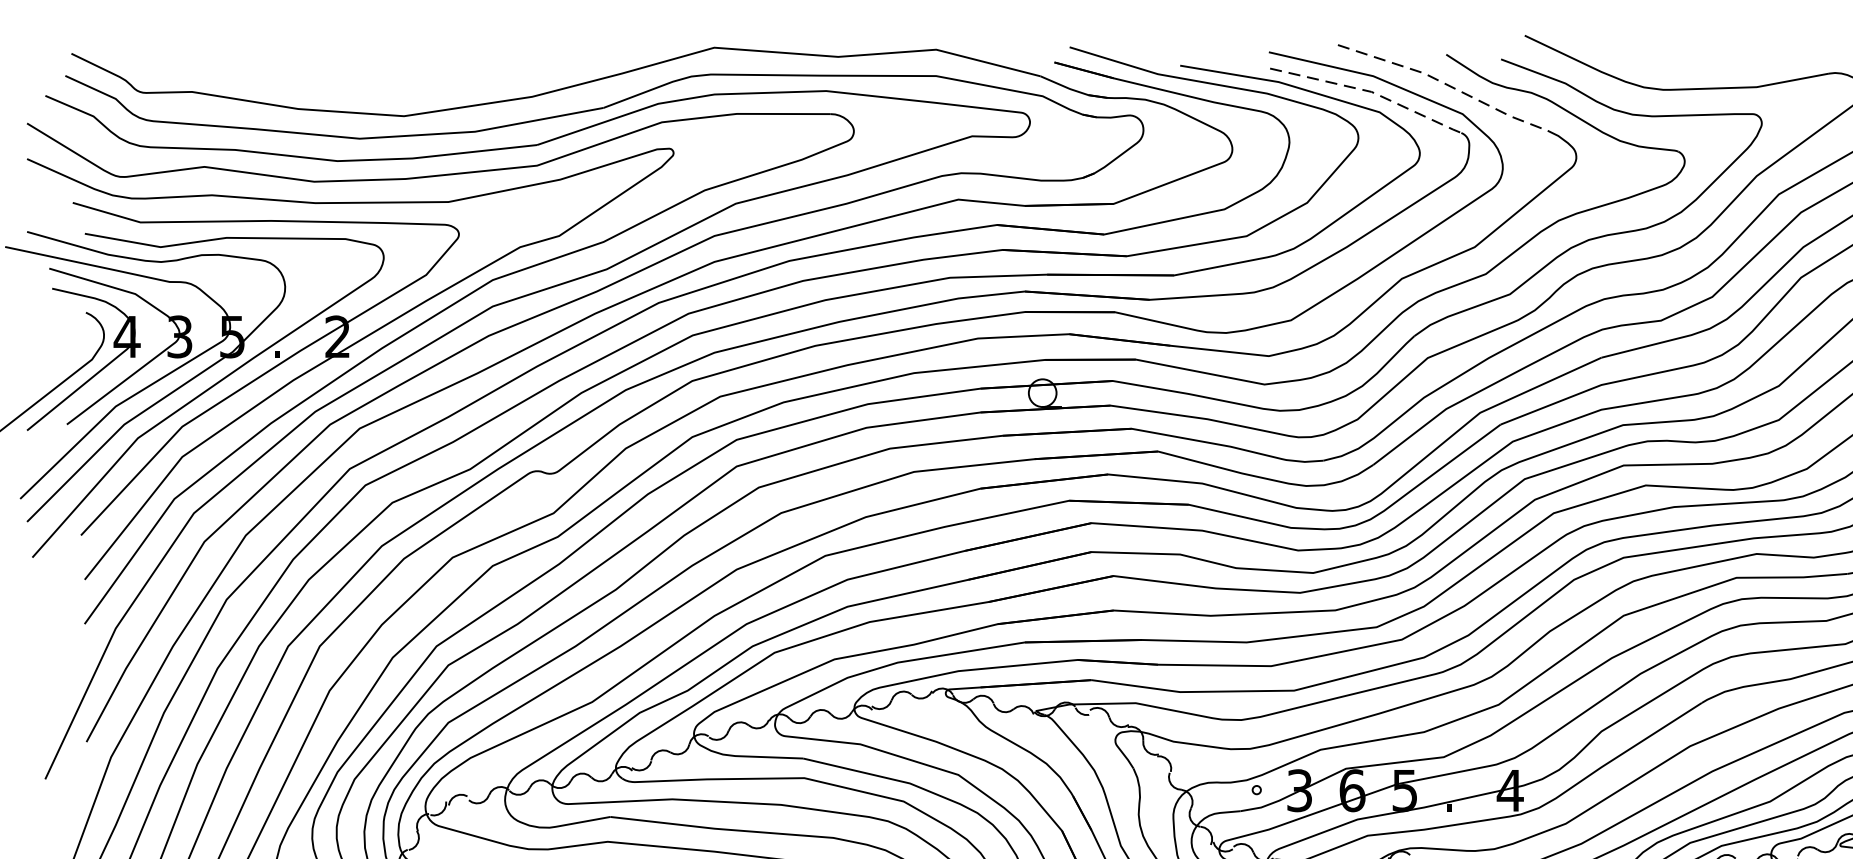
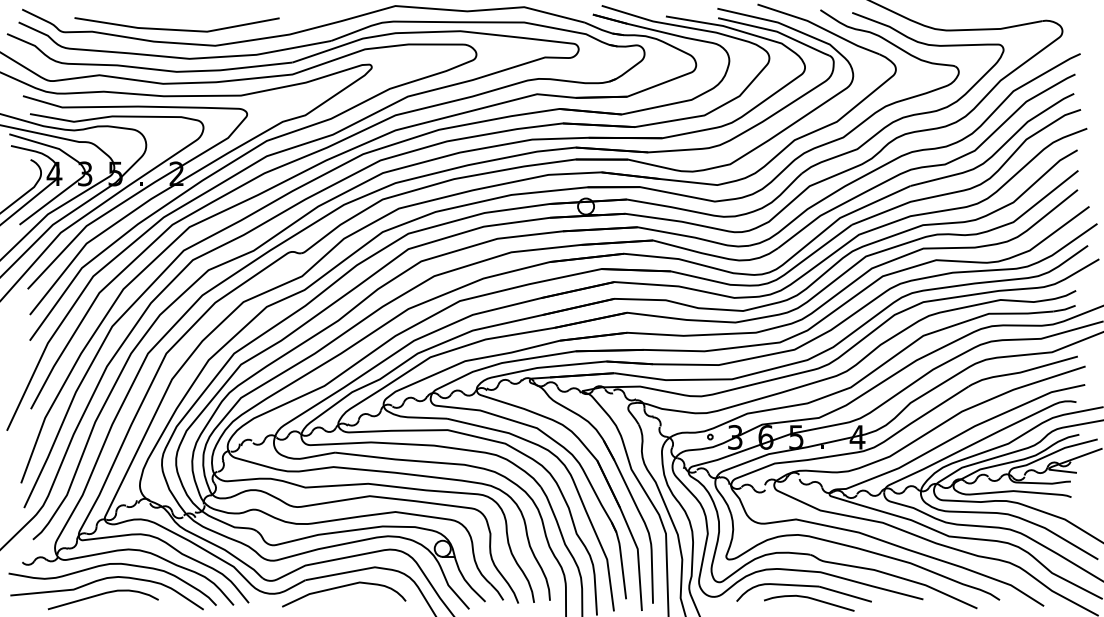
line: (1444, 84) -> (819, 27), dashed -> solid
line: (337, 88) -> (176, 29), added
line: (1372, 91) -> (777, 31), dashed -> solid

